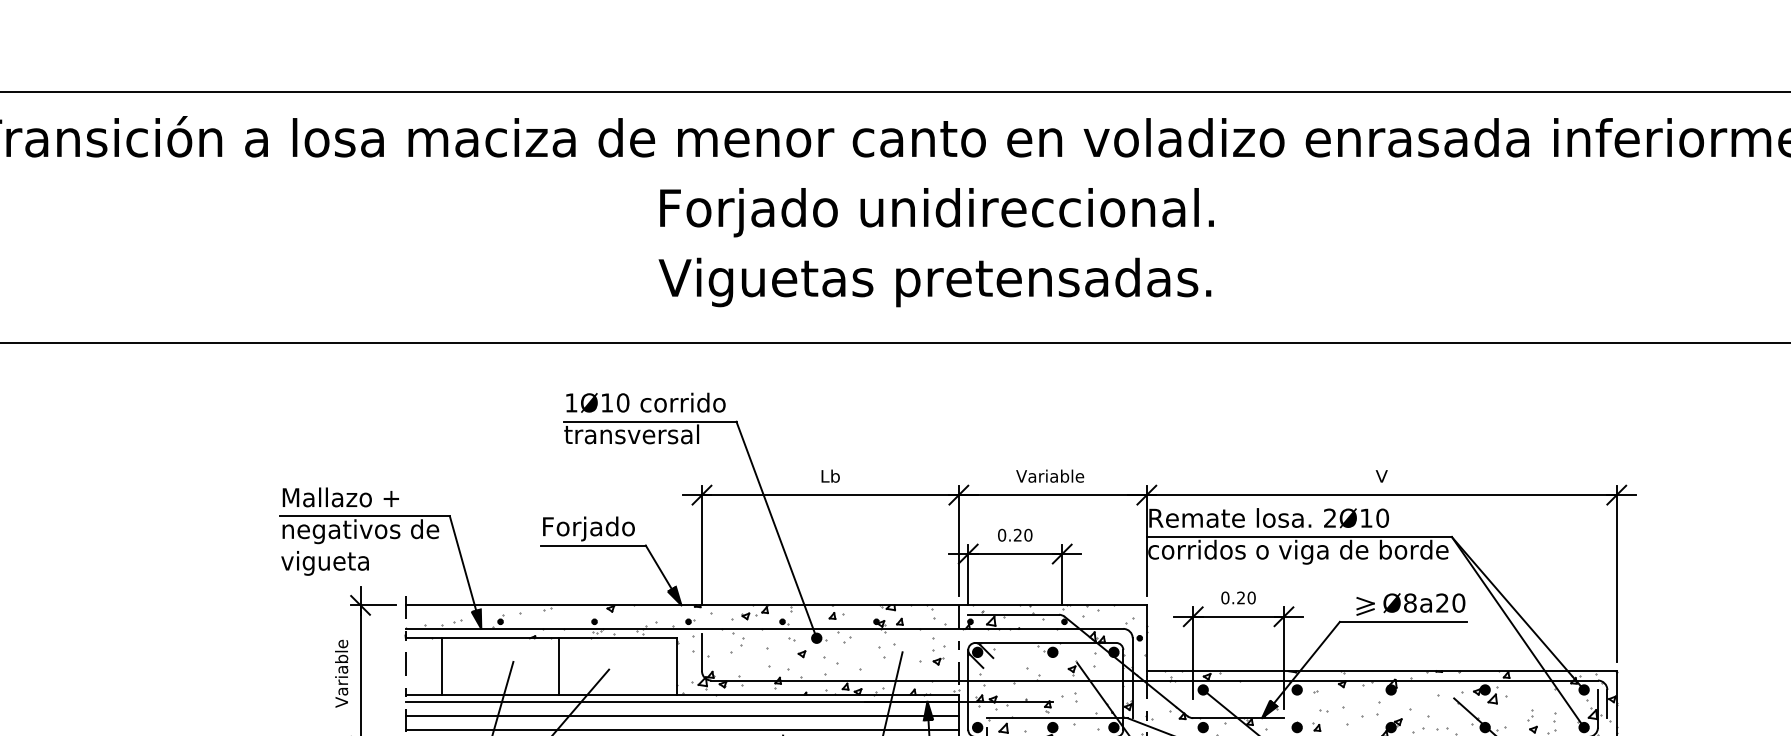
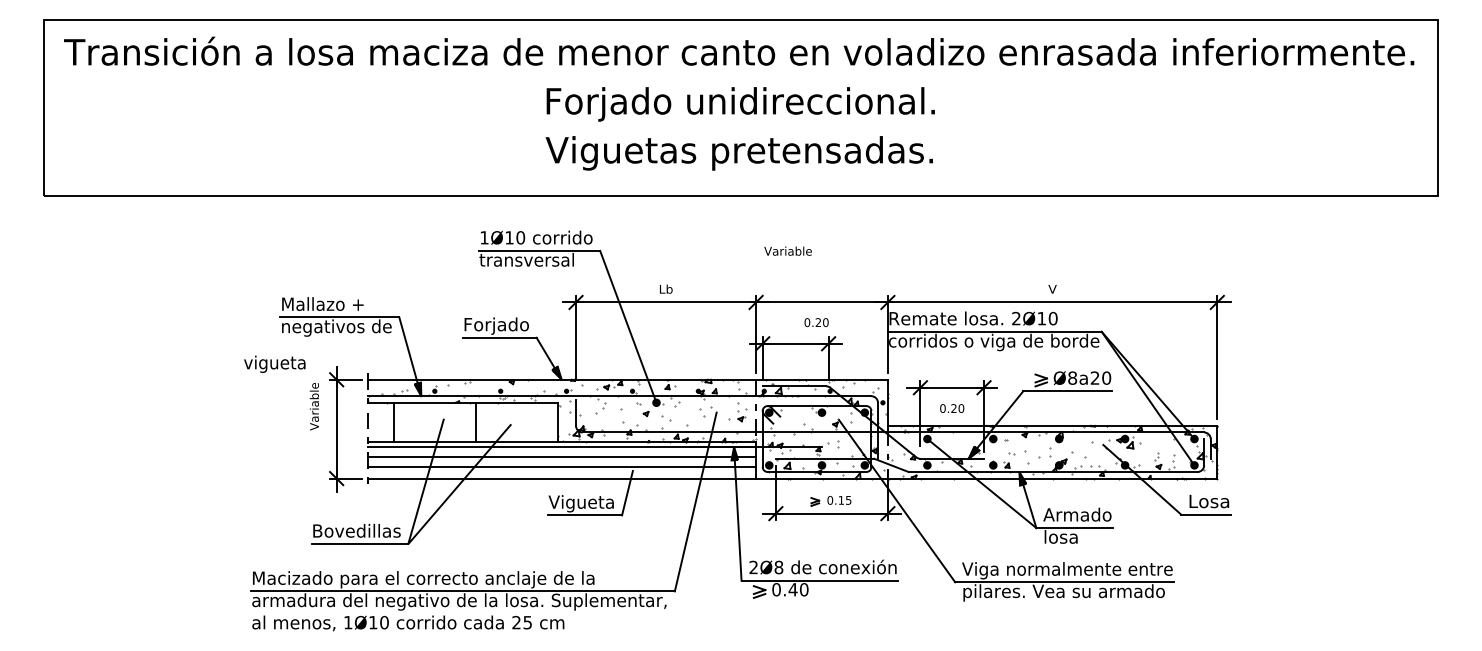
text: (1049, 475) -> (787, 250), moved
text: (1015, 535) -> (816, 322), moved
text: (324, 562) -> (274, 363), moved
text: (1238, 597) -> (952, 408), moved
text: (340, 673) -> (313, 406), moved

